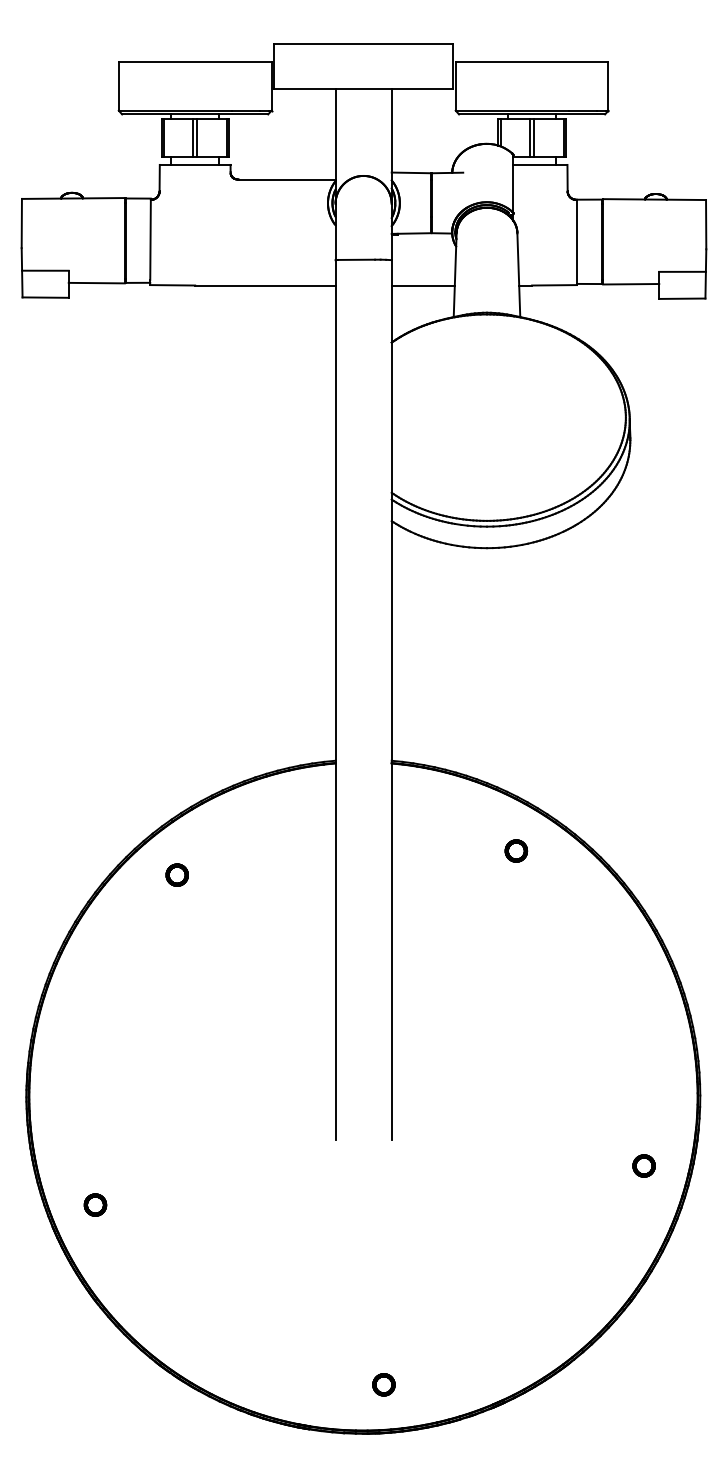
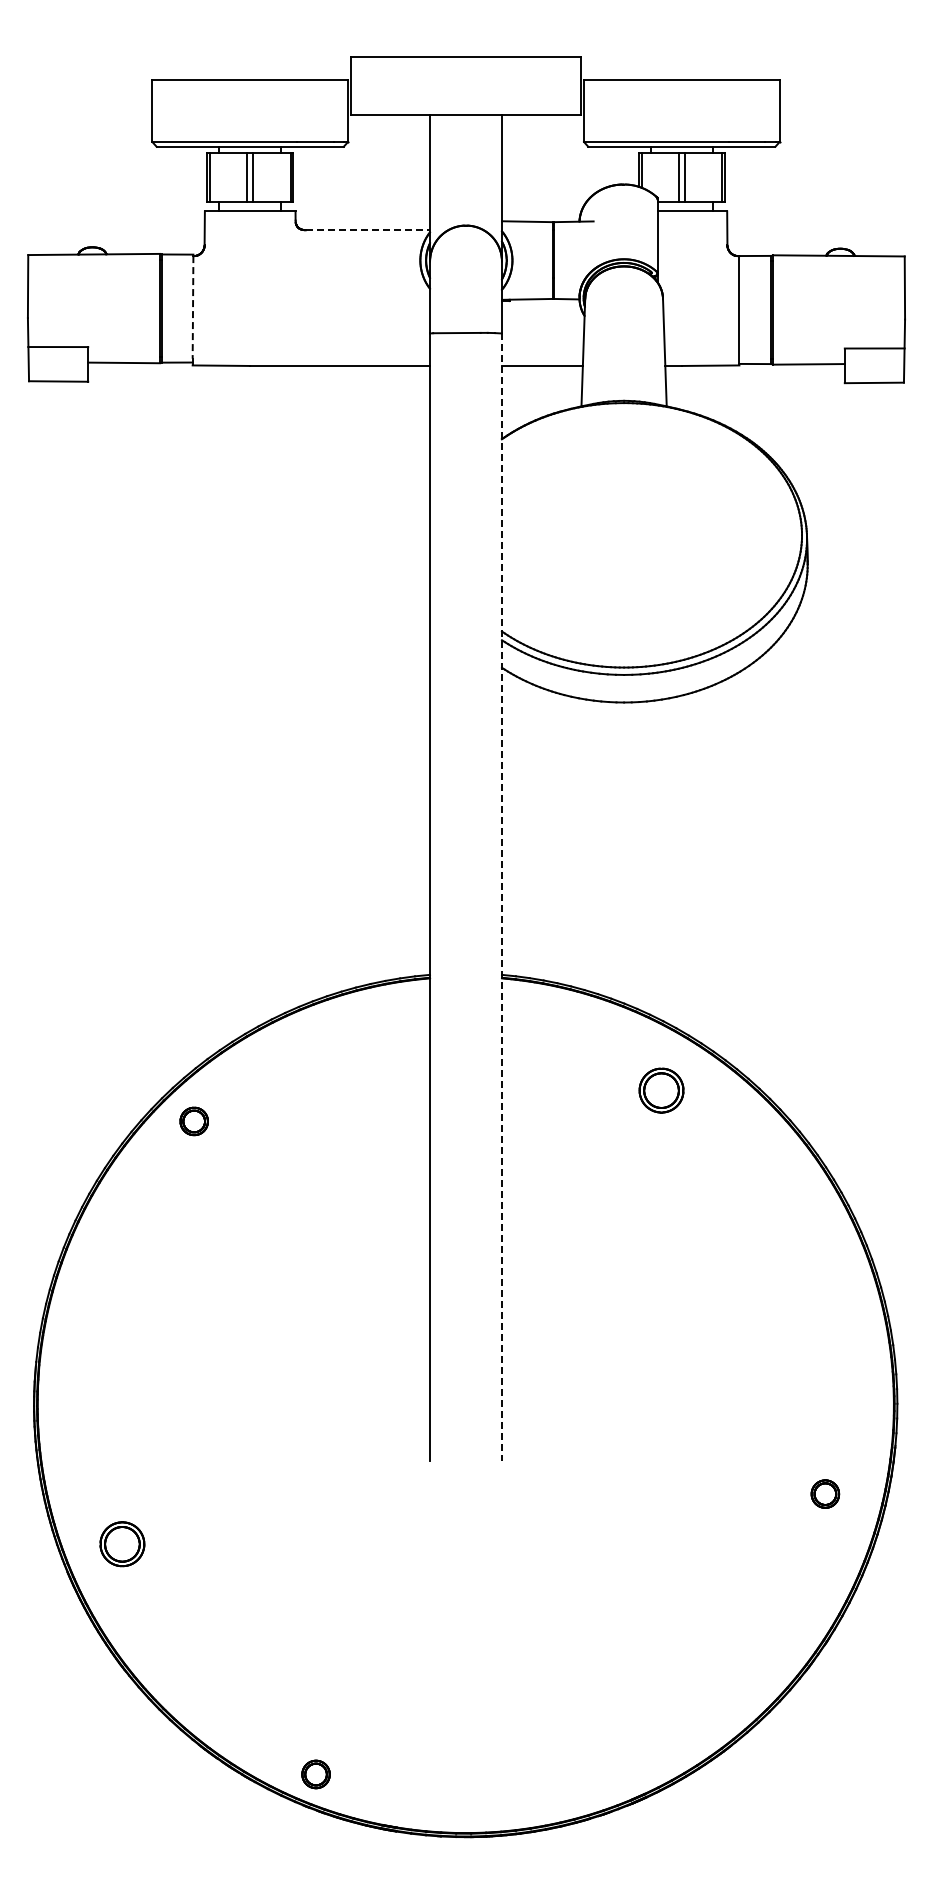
line: (287, 179) -> (368, 230), solid -> dashed
line: (150, 239) -> (193, 307), solid -> dashed
line: (391, 700) -> (501, 897), solid -> dashed
part: (516, 851) -> (661, 1090), size x1.6
part: (176, 875) -> (193, 1121), moved
part: (95, 1204) -> (122, 1543), size x1.6
part: (383, 1384) -> (315, 1774), moved

